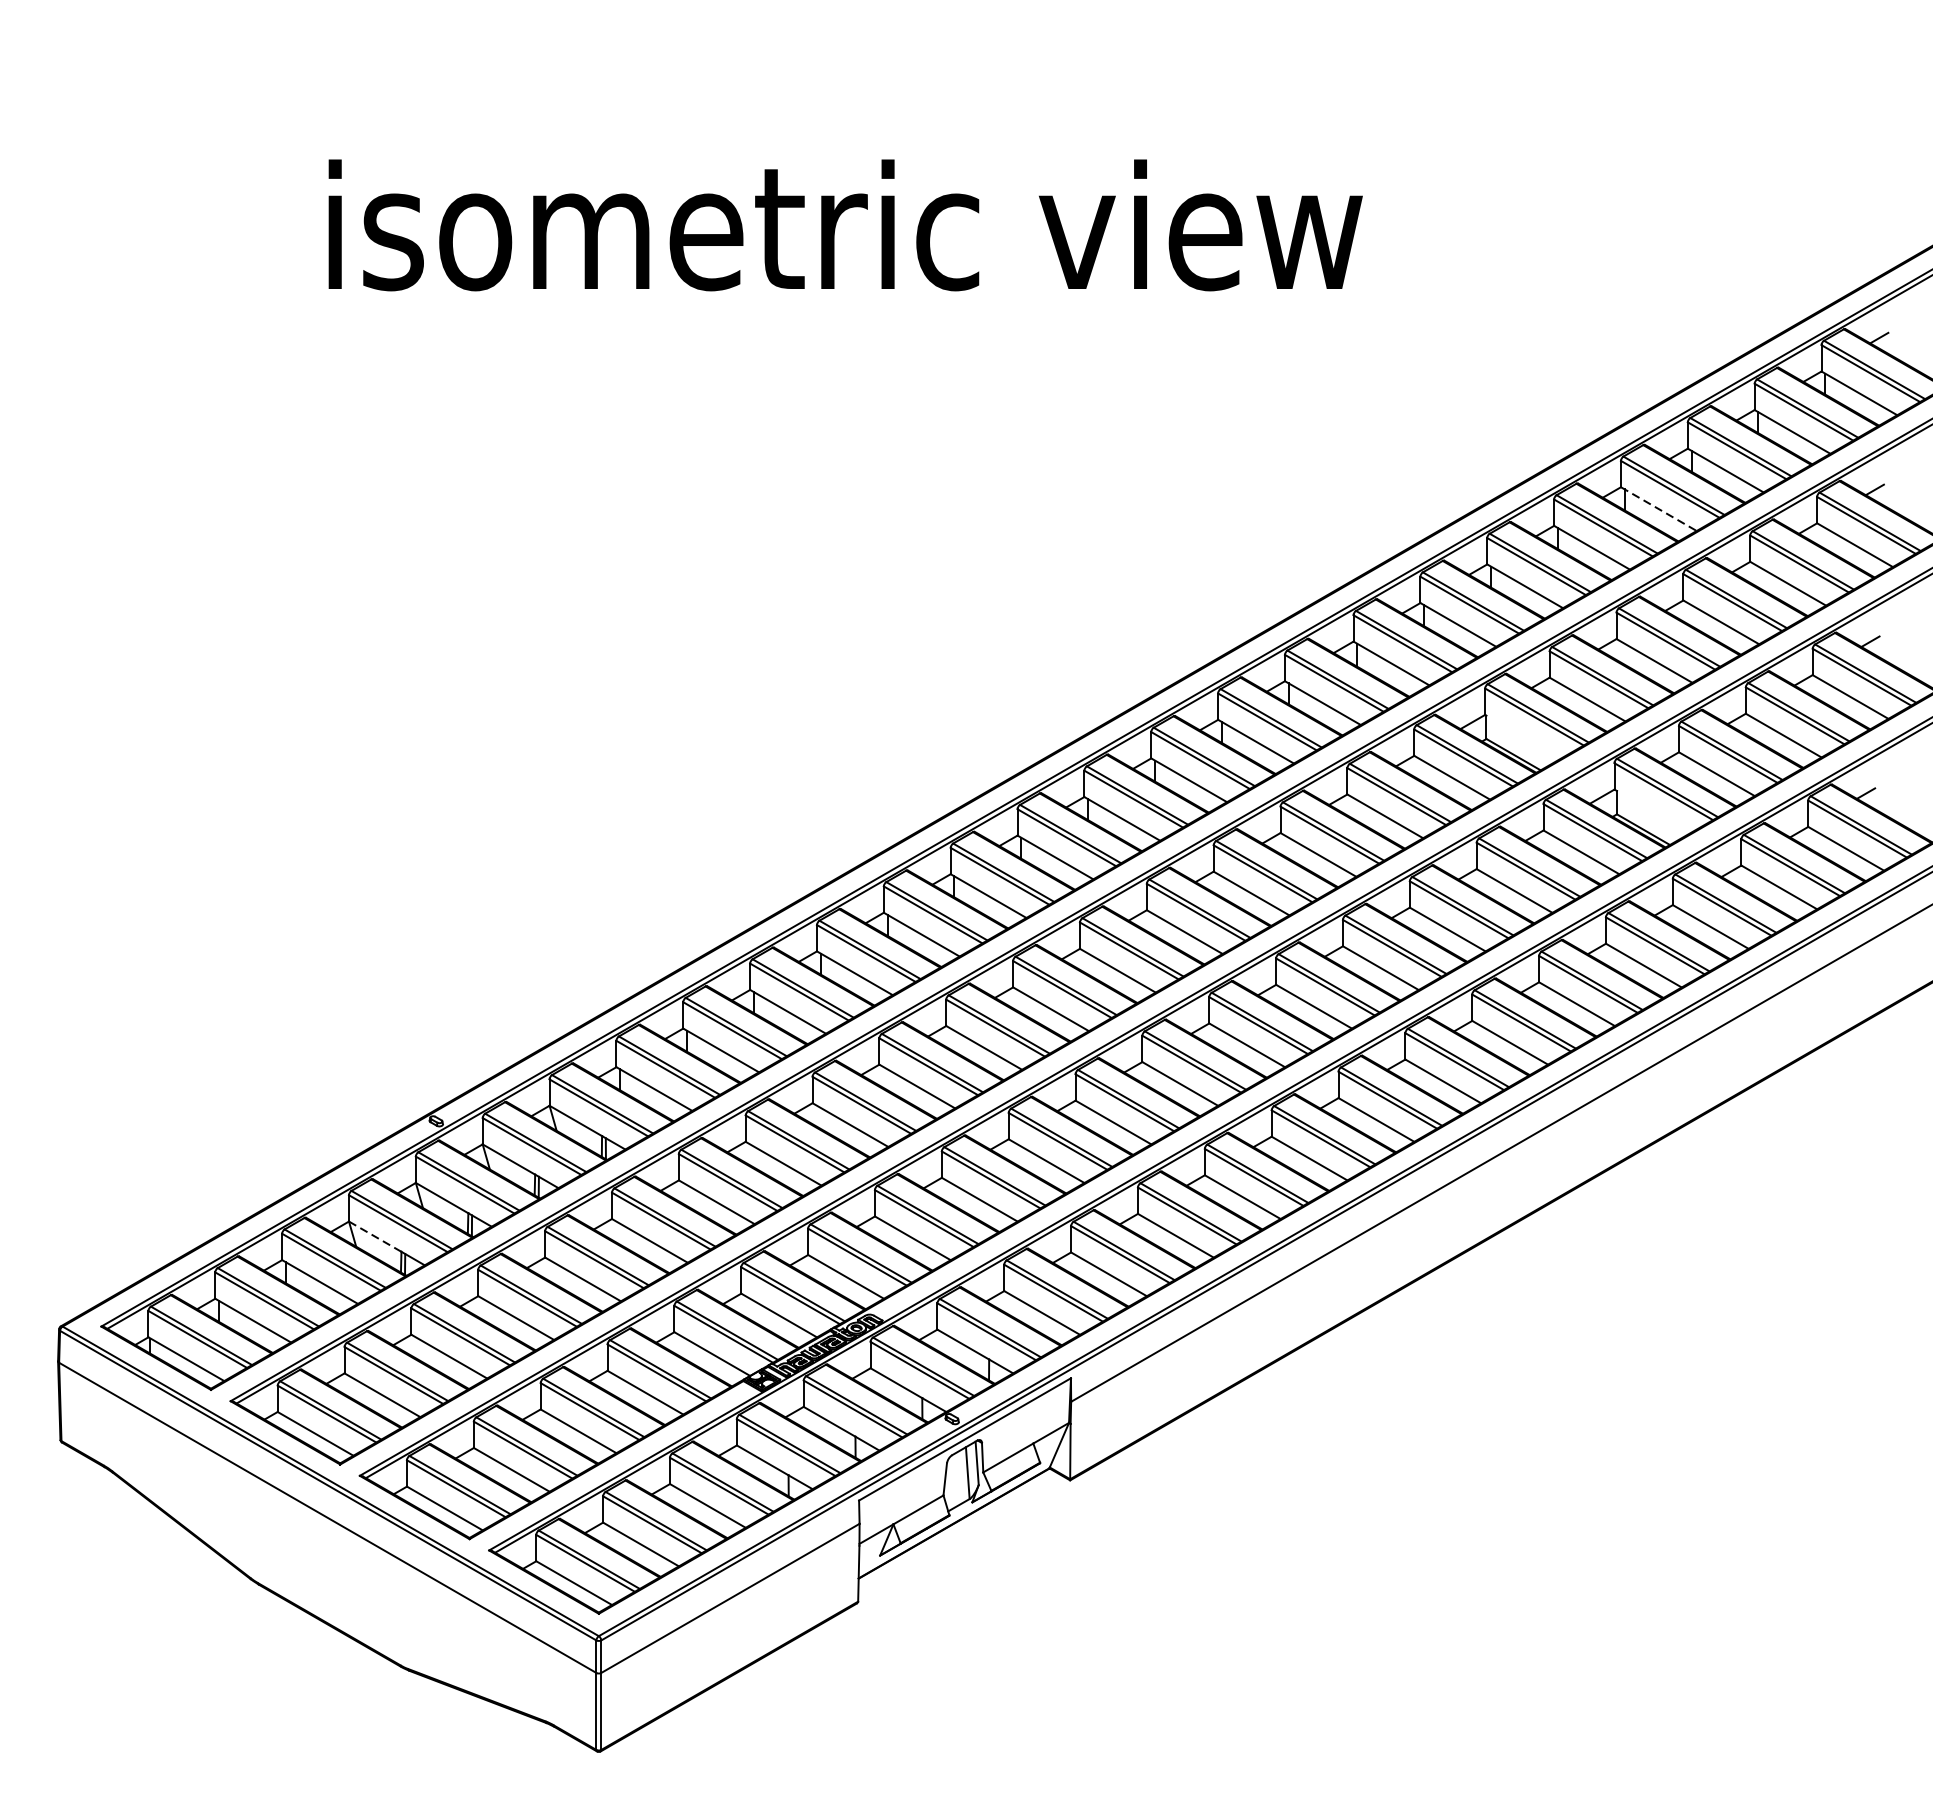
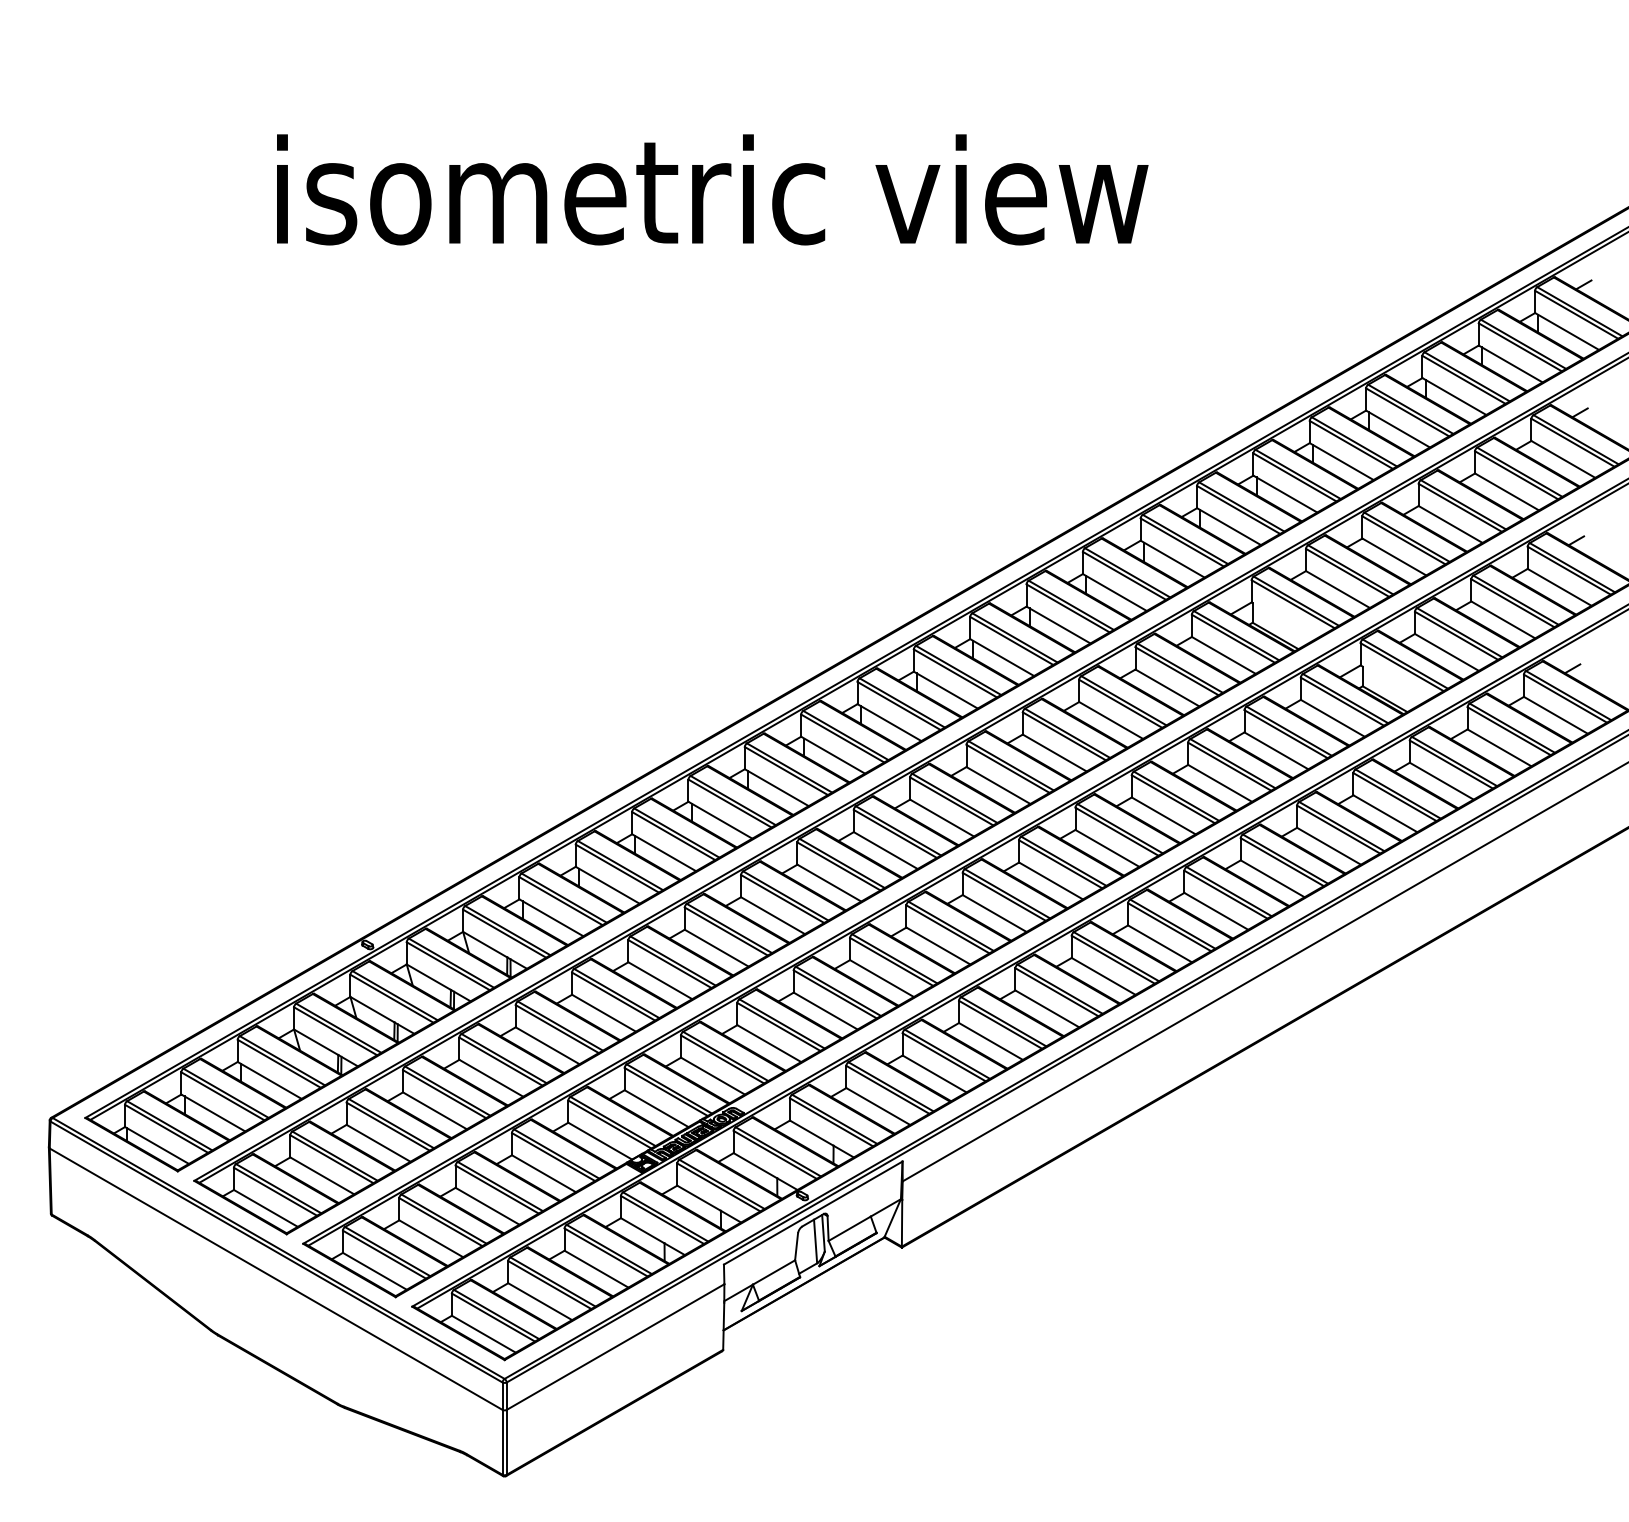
line: (1659, 509) -> (1398, 429), dashed -> solid
line: (375, 1236) -> (316, 1042), dashed -> solid

